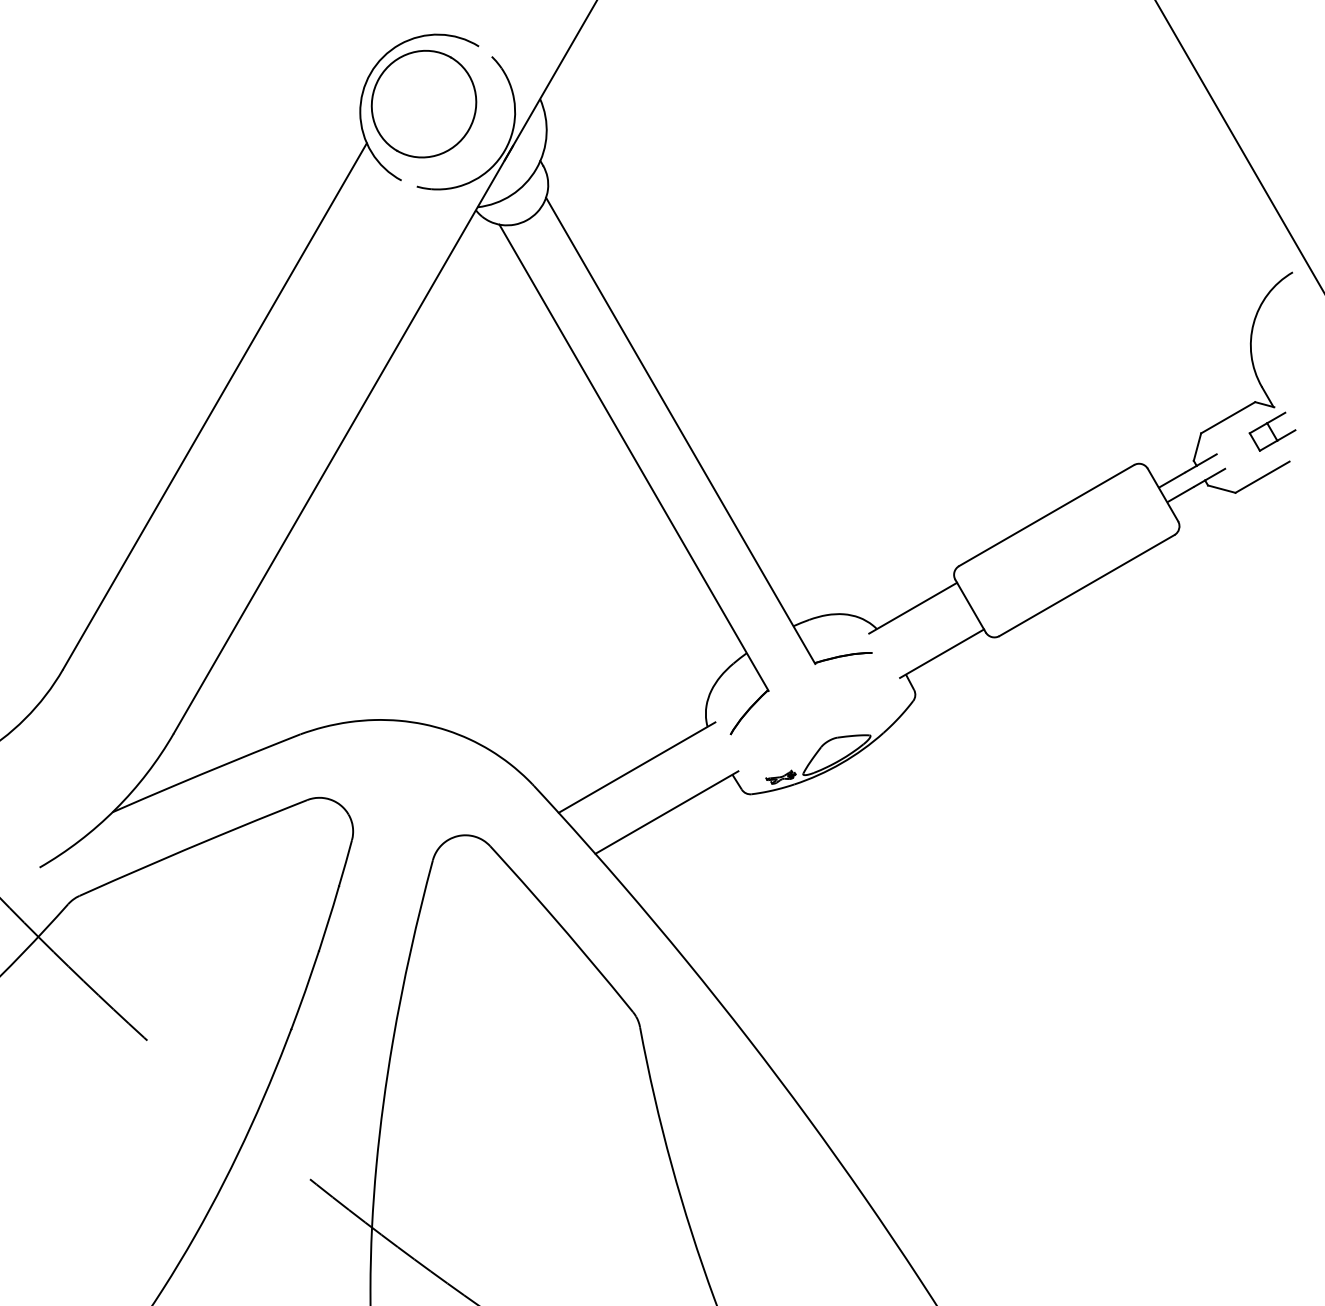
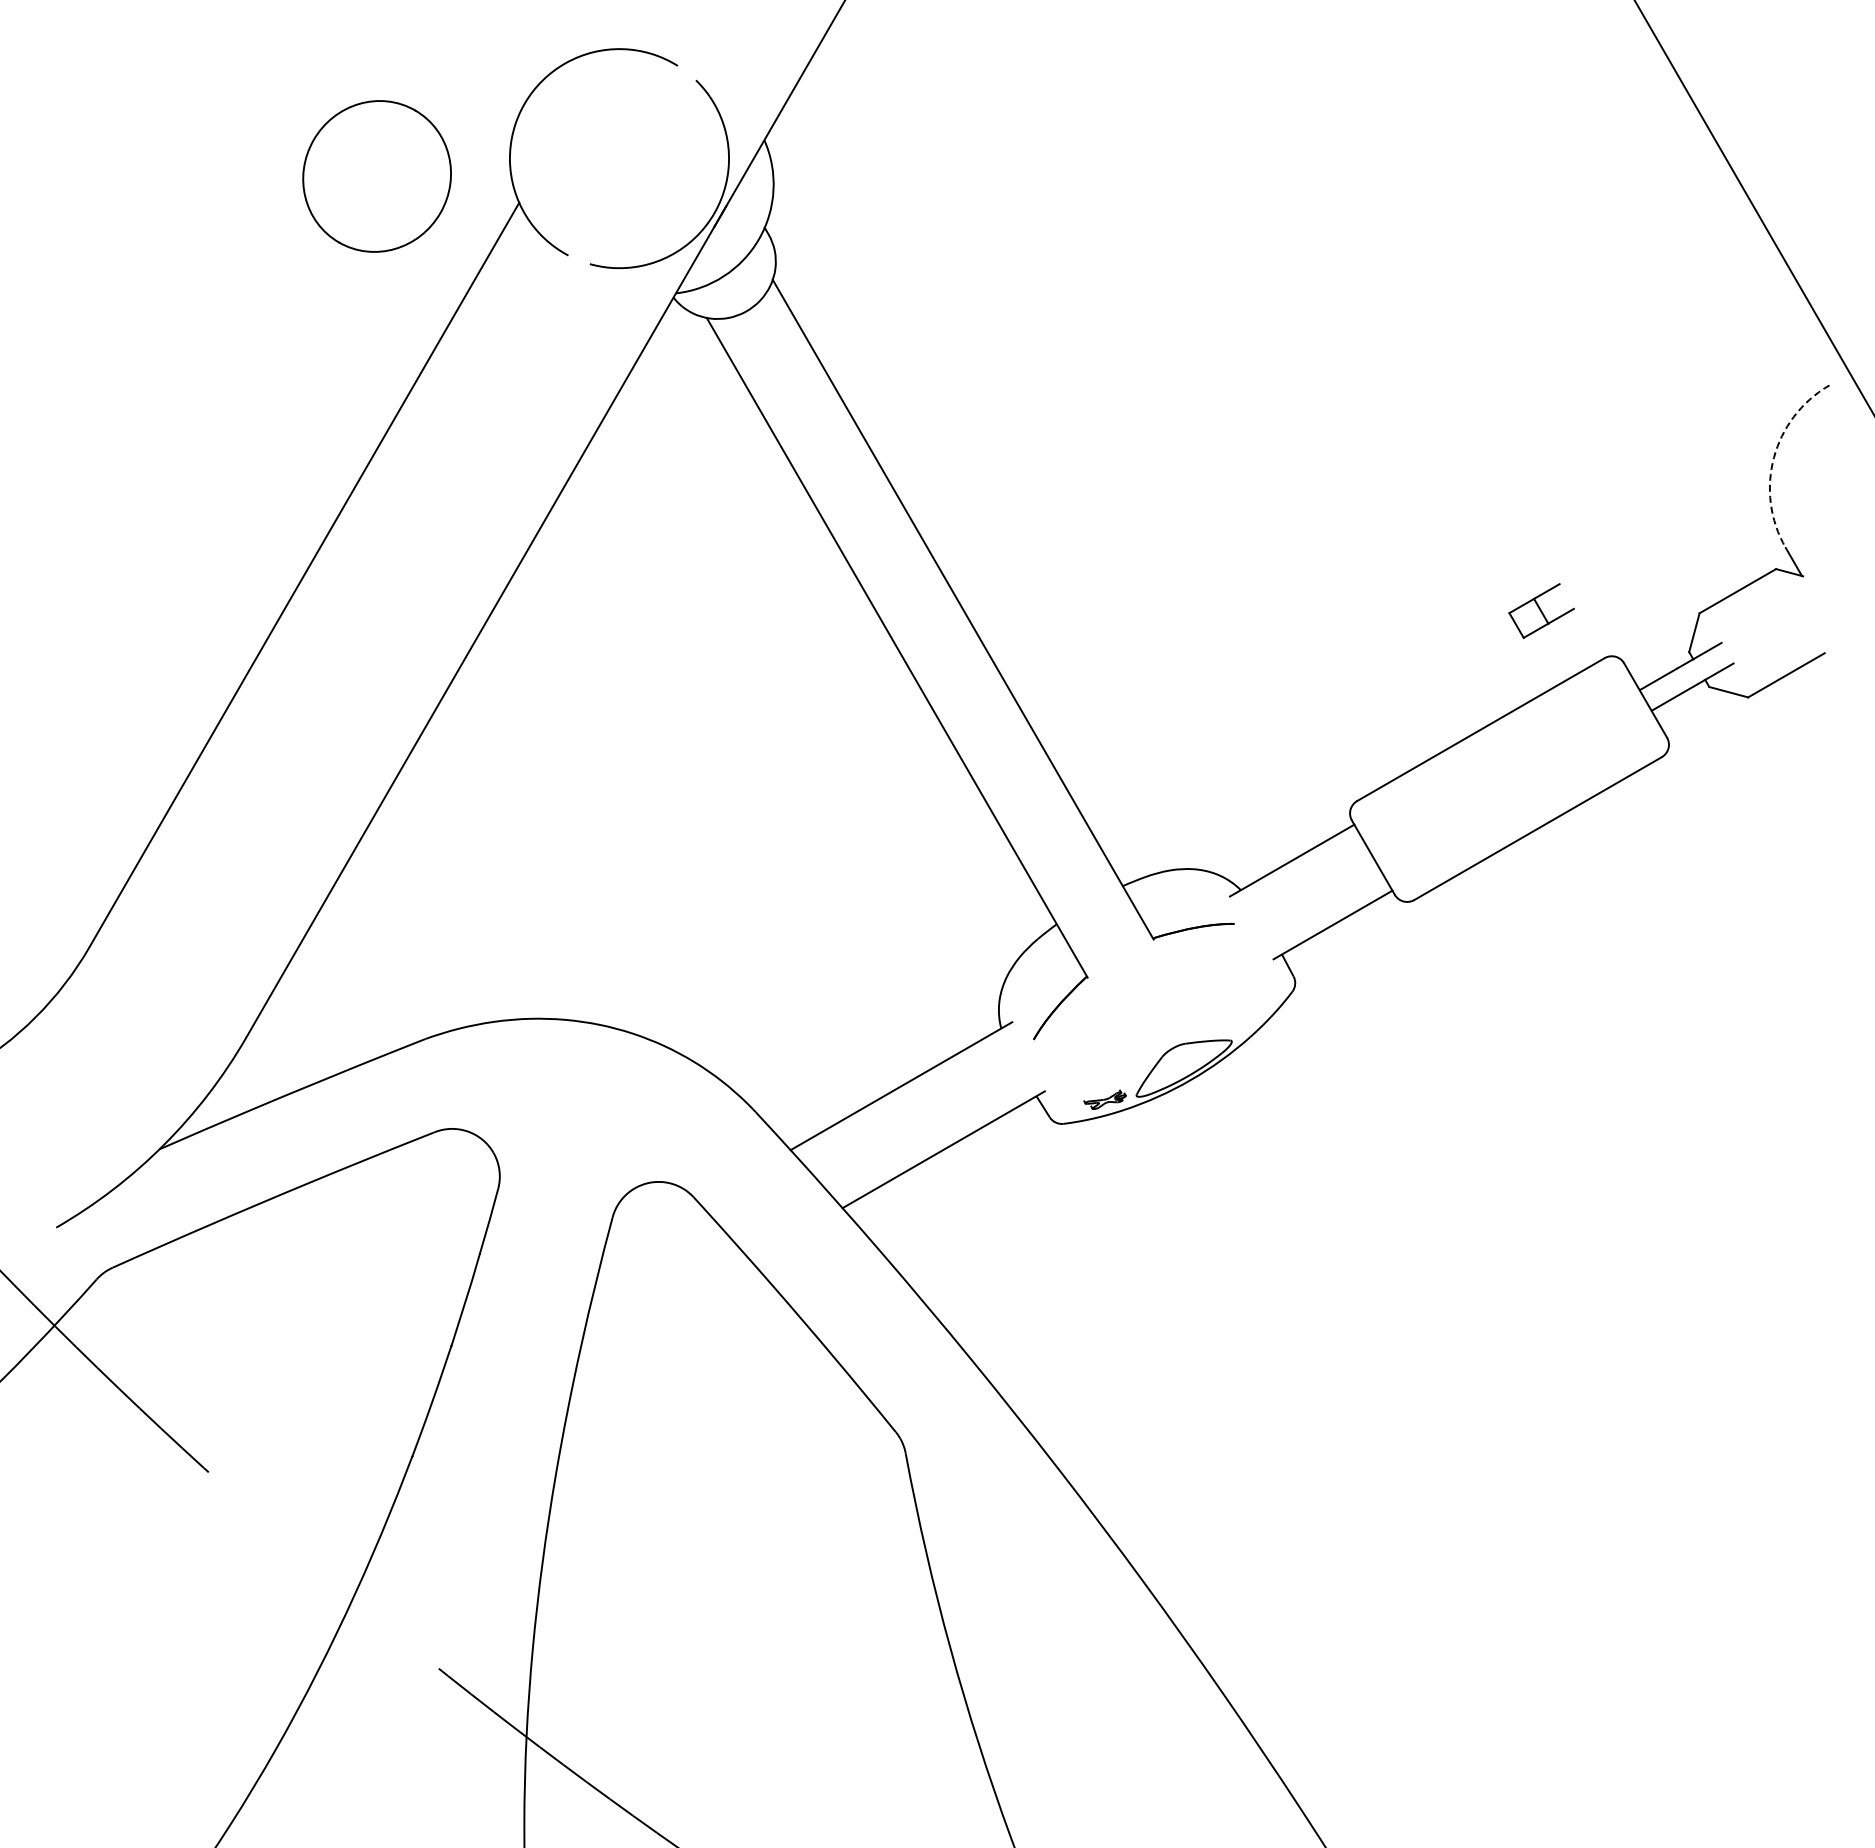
part: (423, 104) -> (376, 176), moved
arc: (1253, 323) -> (1773, 457), solid -> dashed
part: (1272, 431) -> (1541, 610), moved

